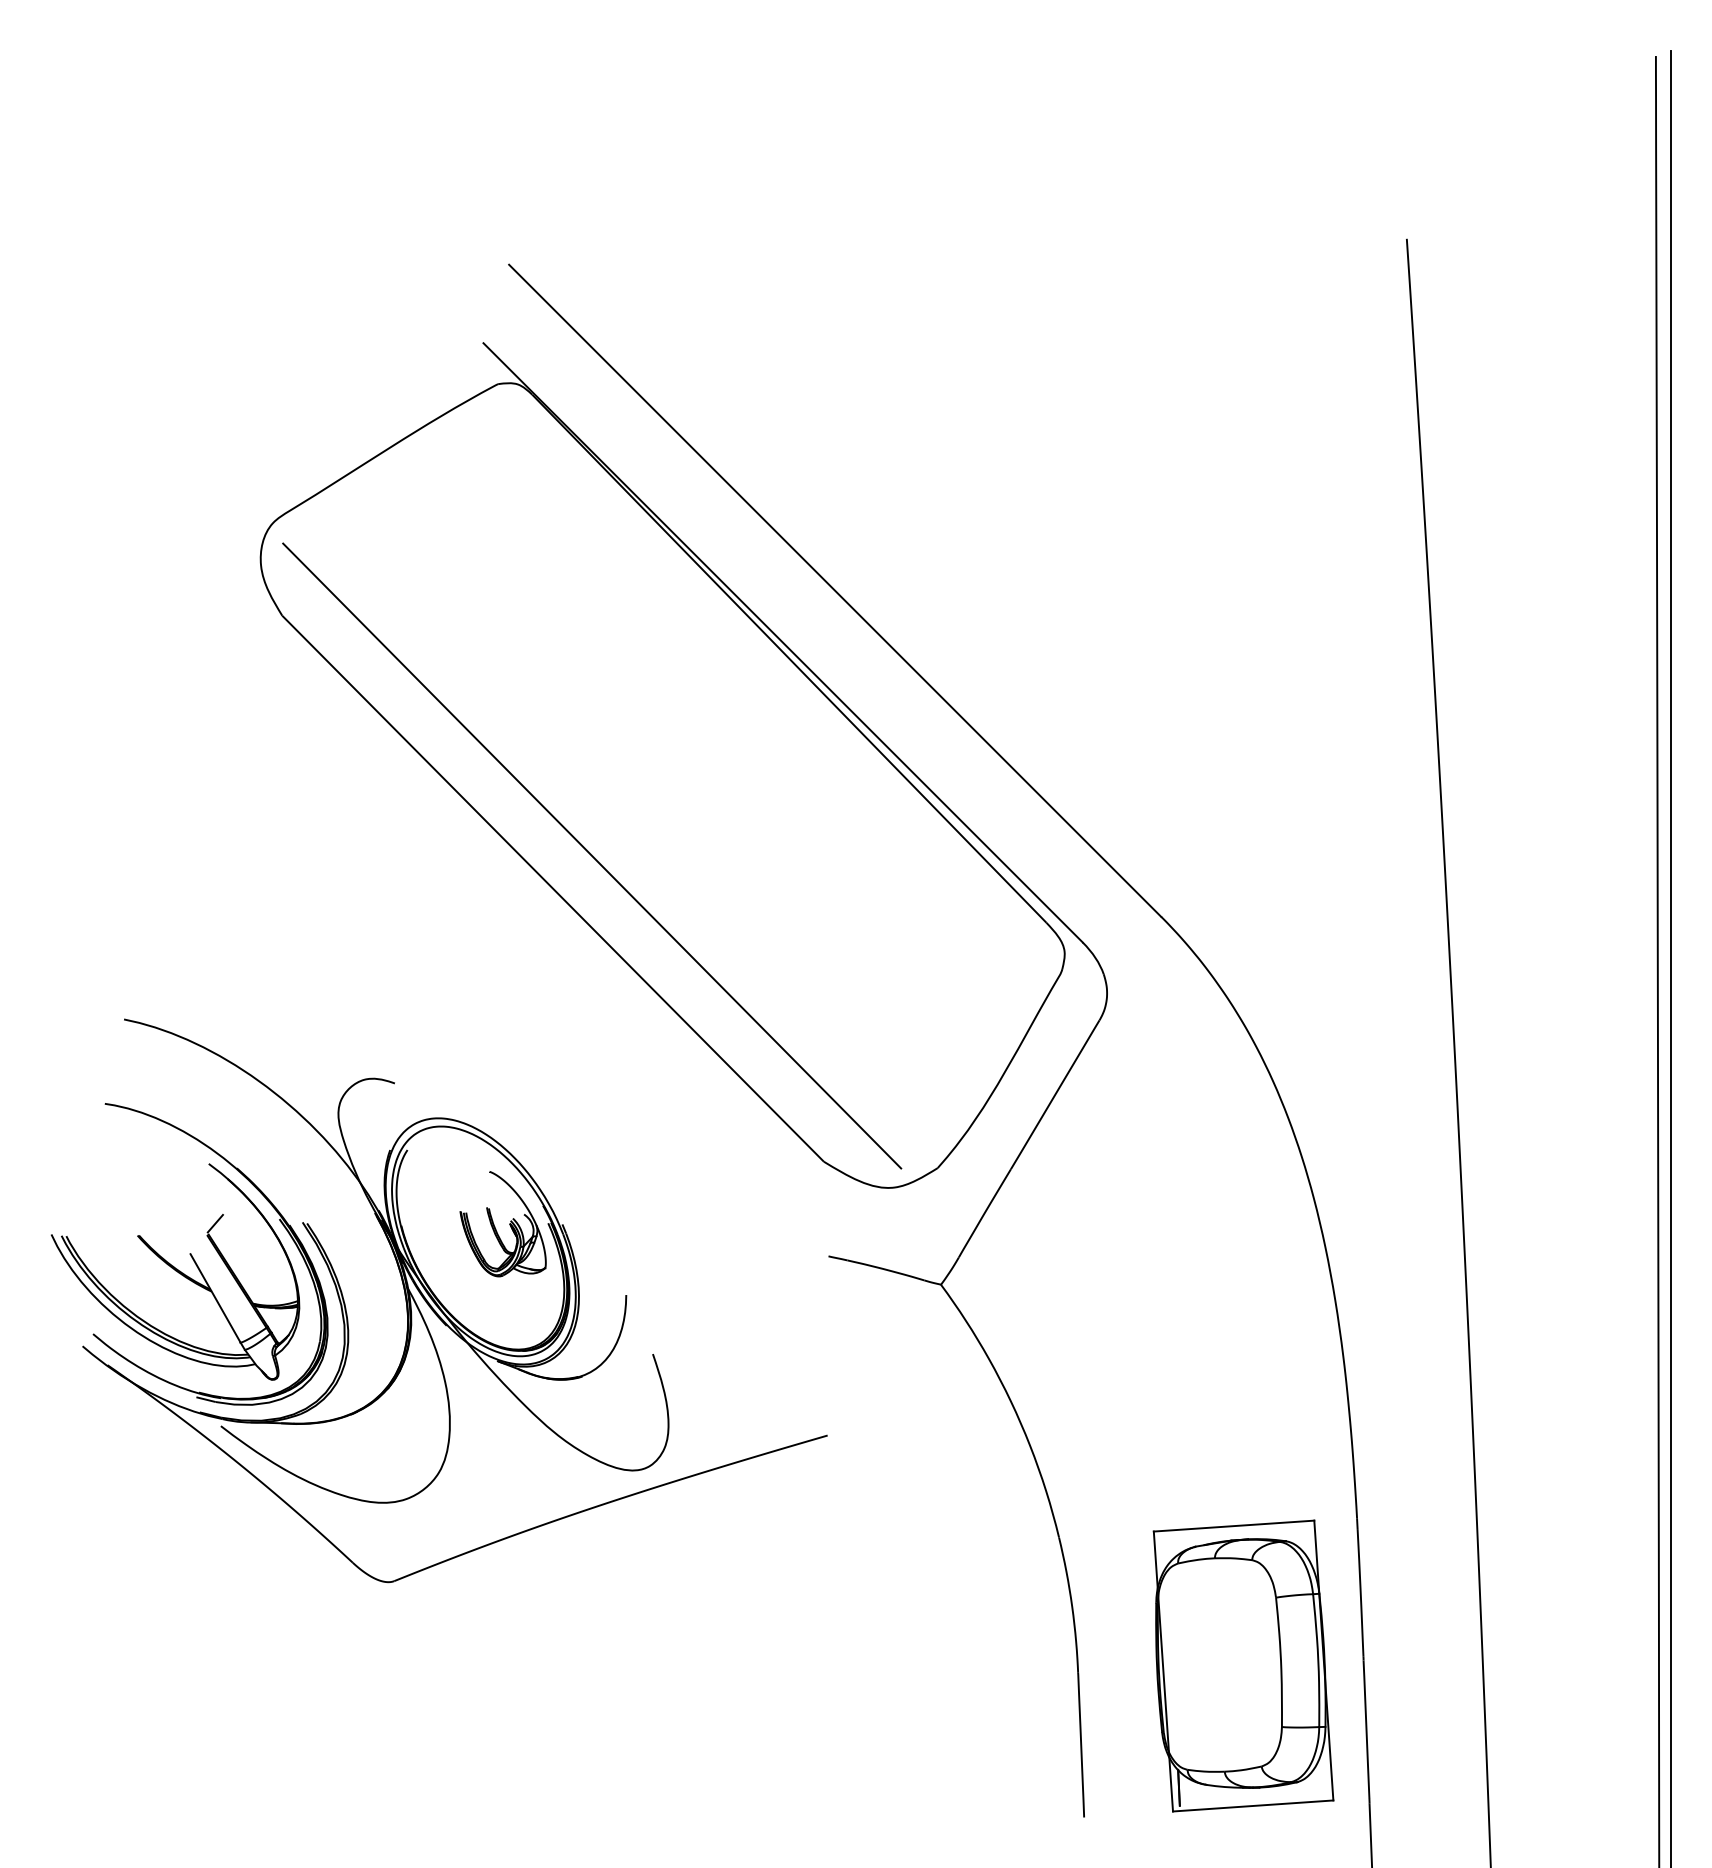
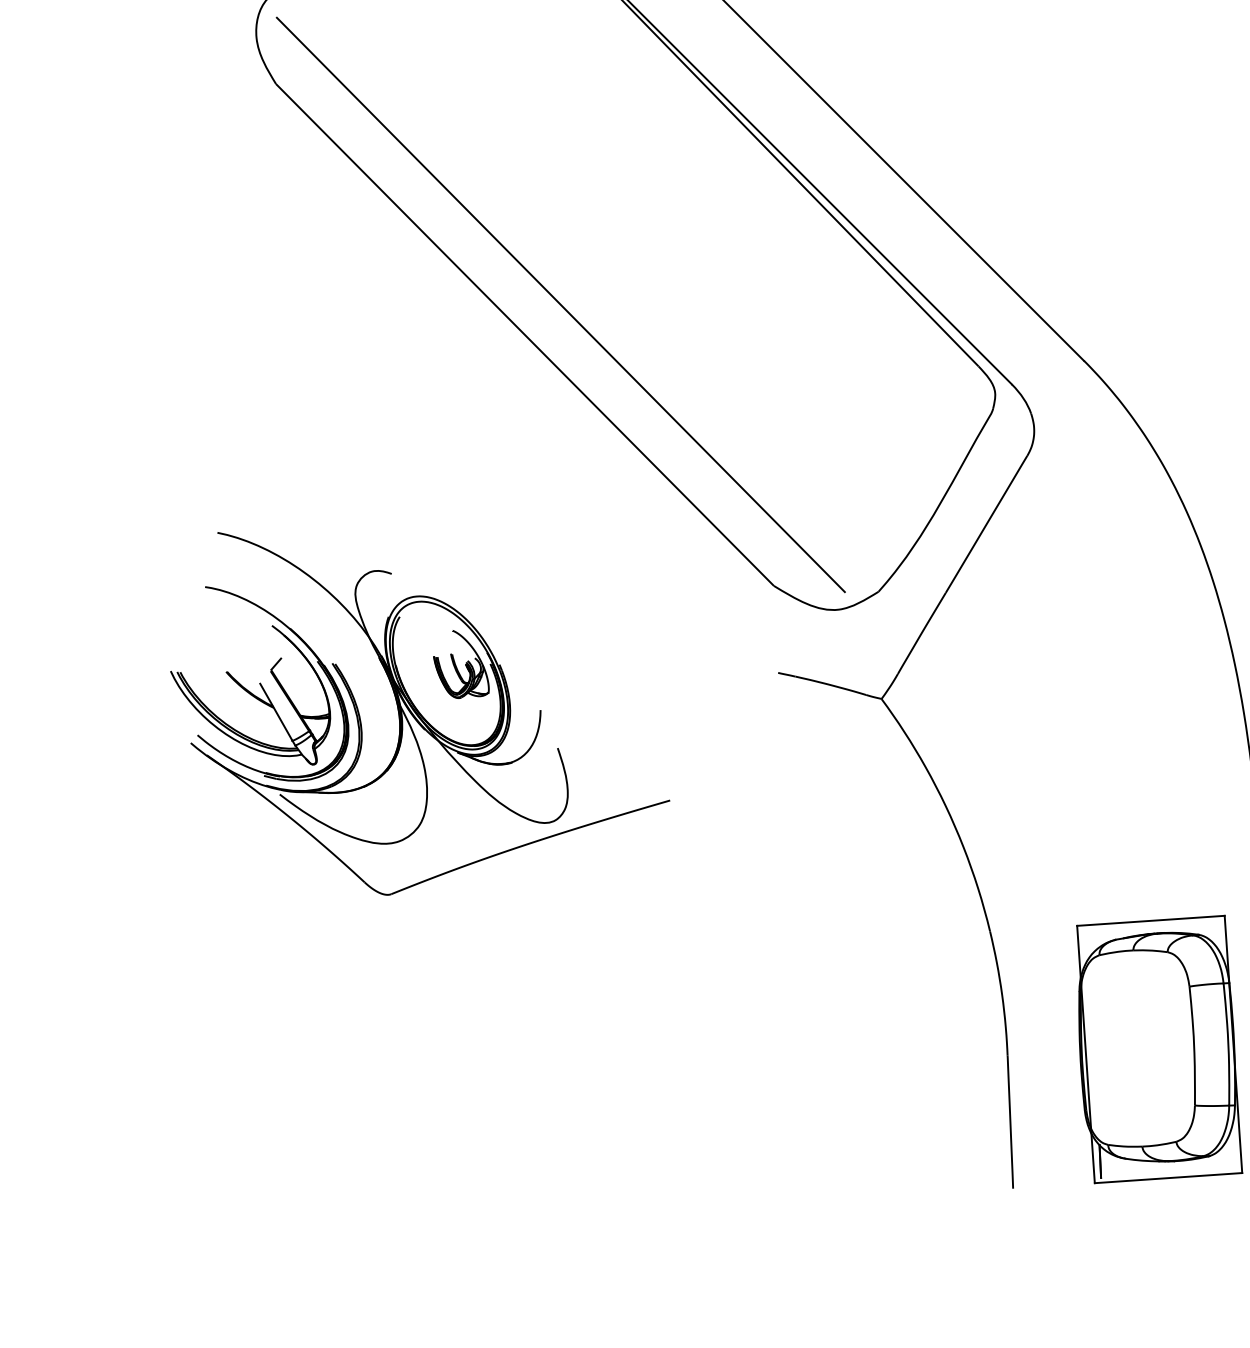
part: (438, 1300) -> (419, 713), size x0.7

